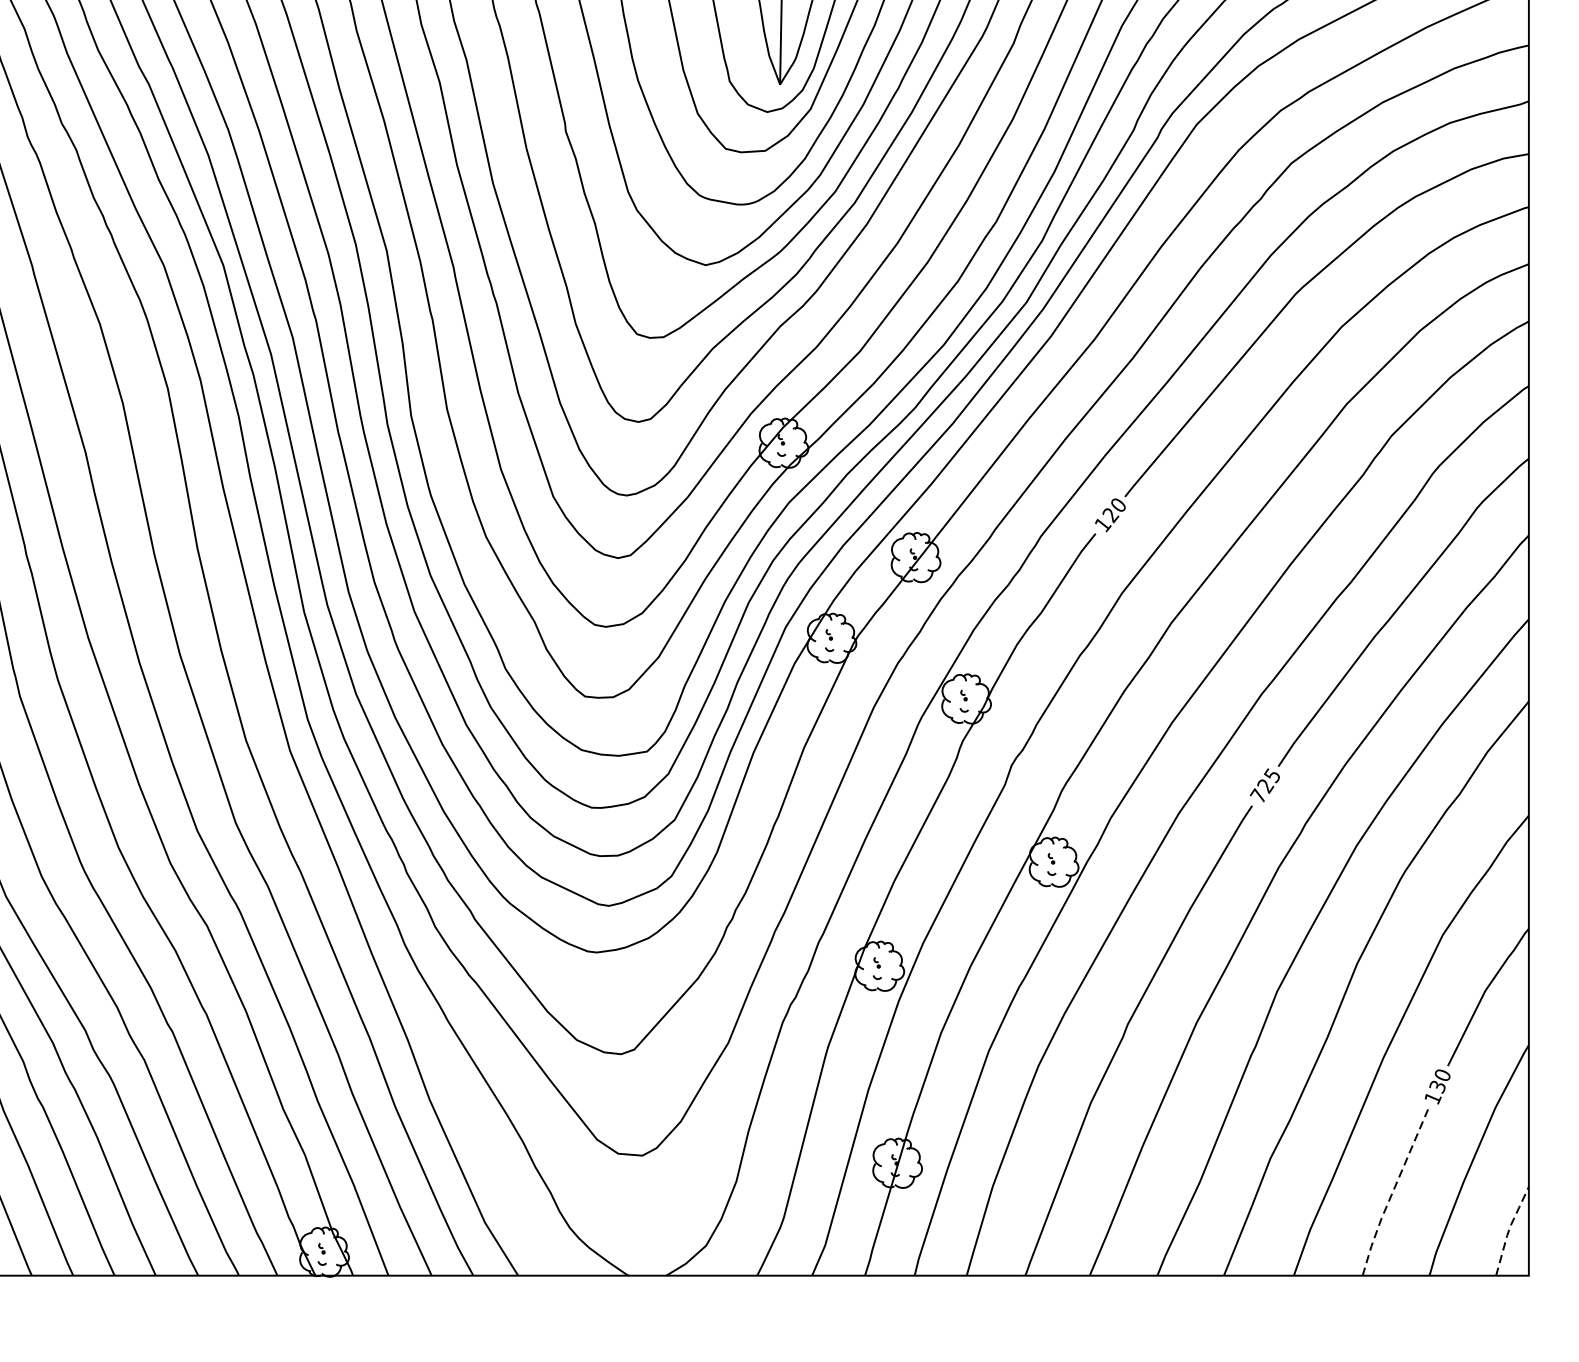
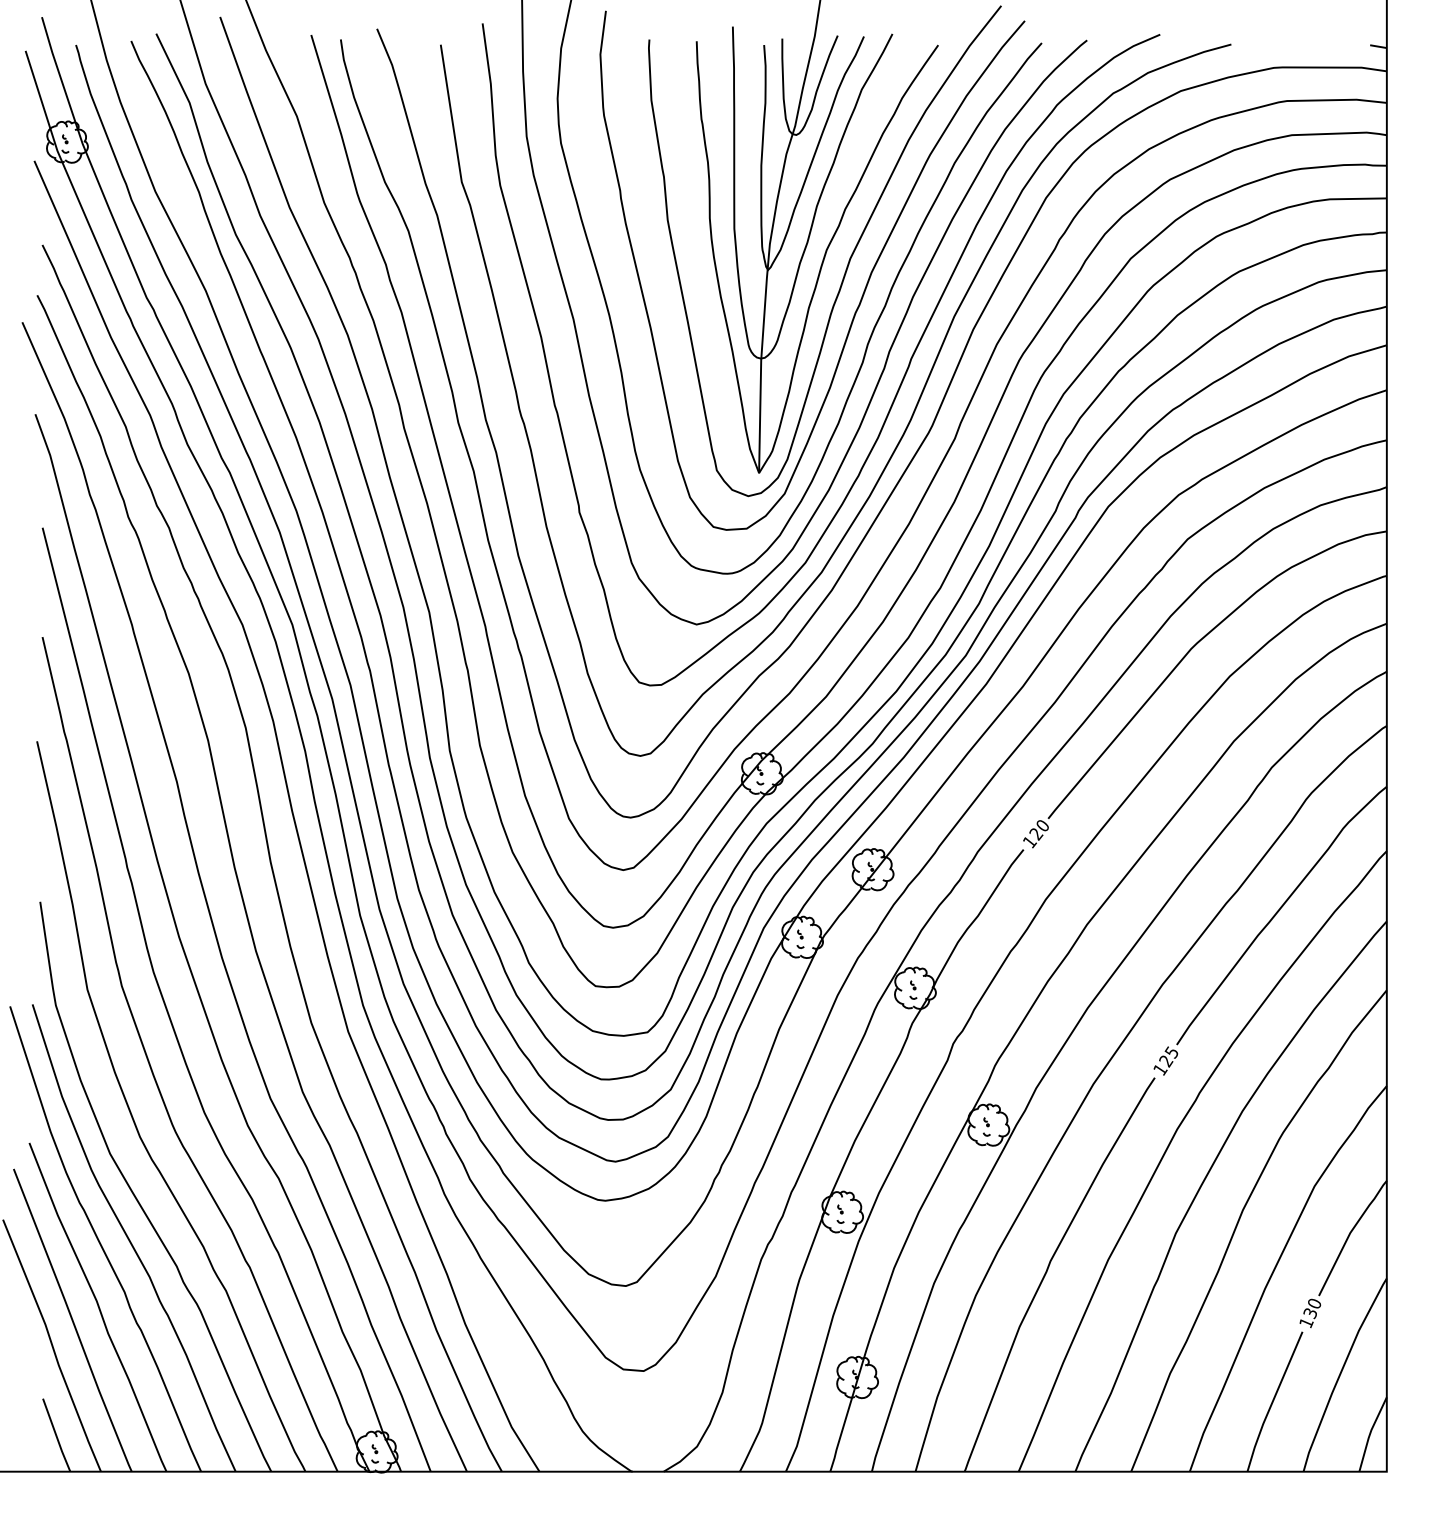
text: (1258, 795) -> (1160, 1069), 725 -> 125
line: (1392, 1193) -> (1272, 1402), dashed -> solid
line: (1509, 1228) -> (1370, 1432), dashed -> solid

